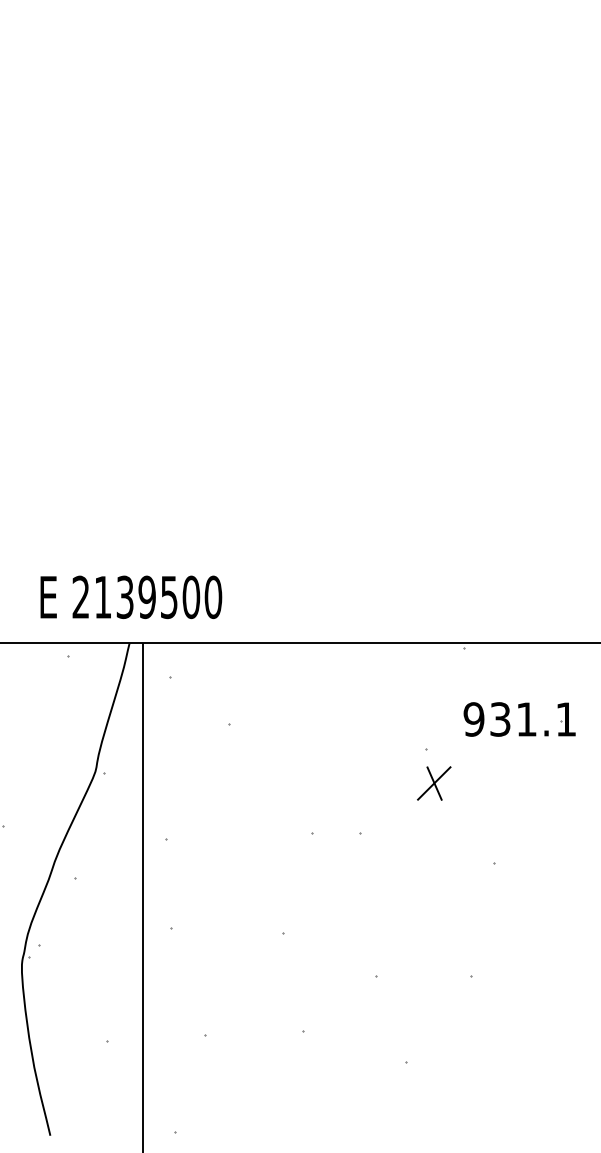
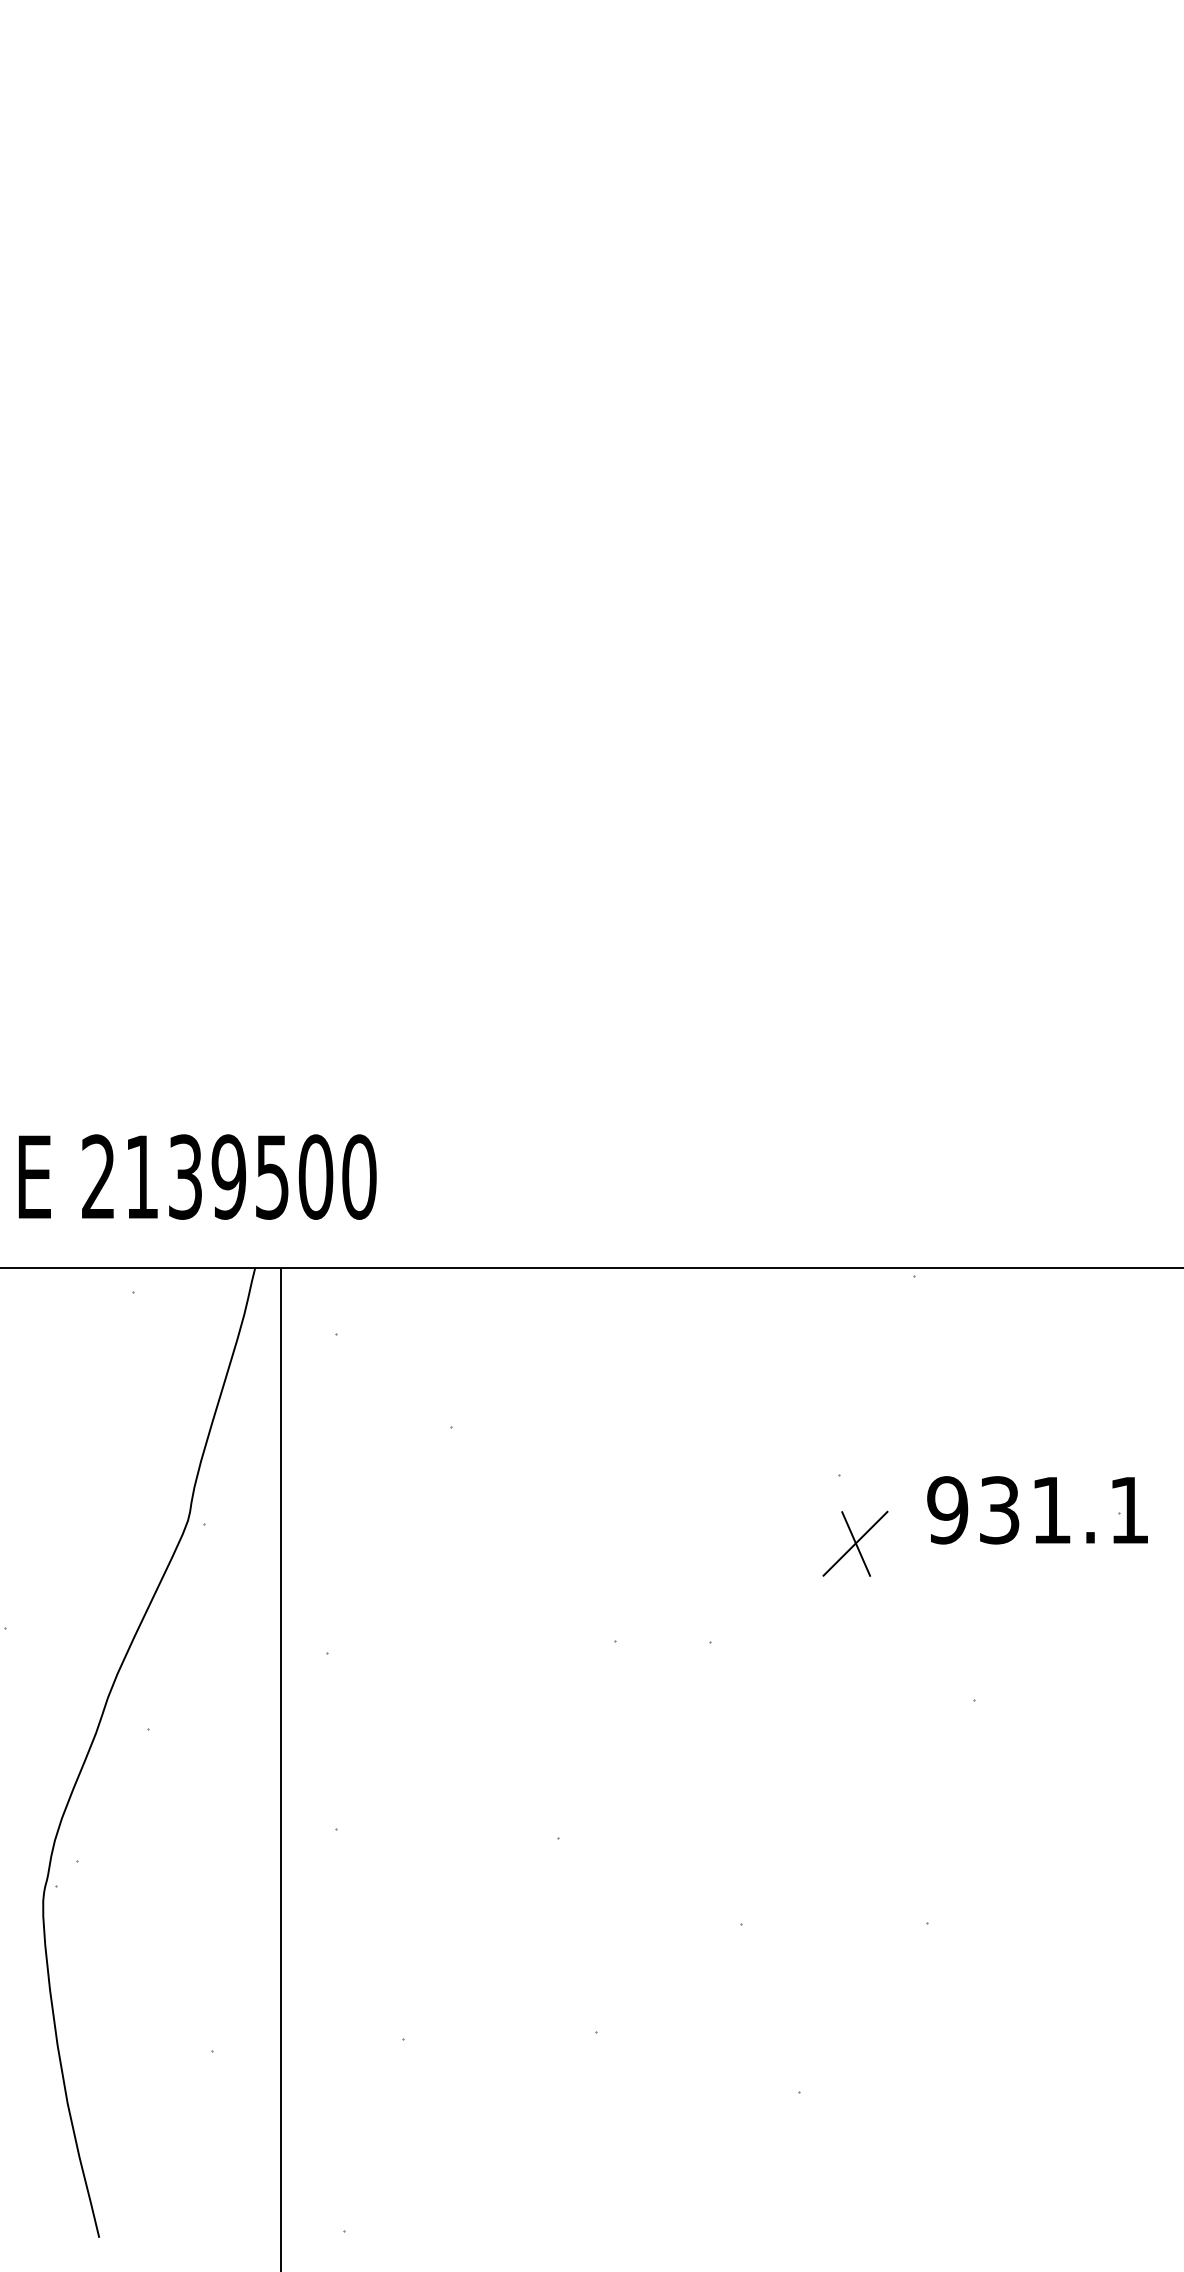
text: (131, 596) -> (197, 1175), moved
part: (519, 719) -> (1037, 1510), moved

